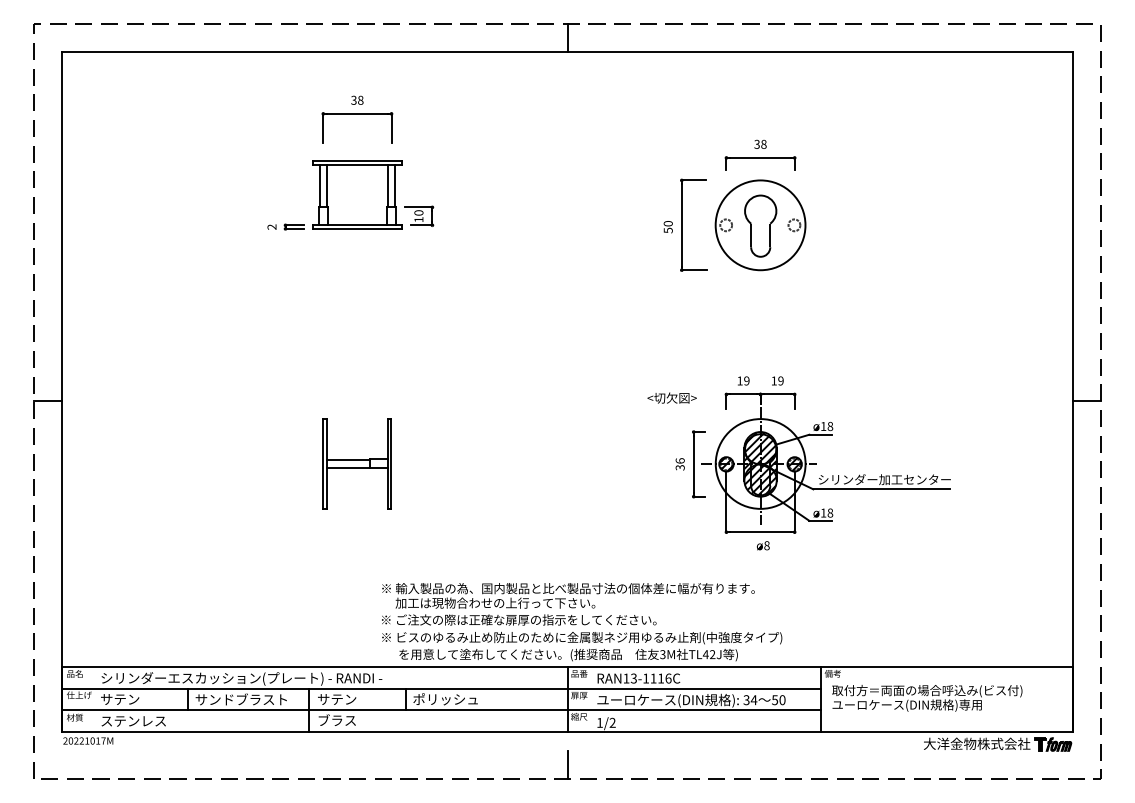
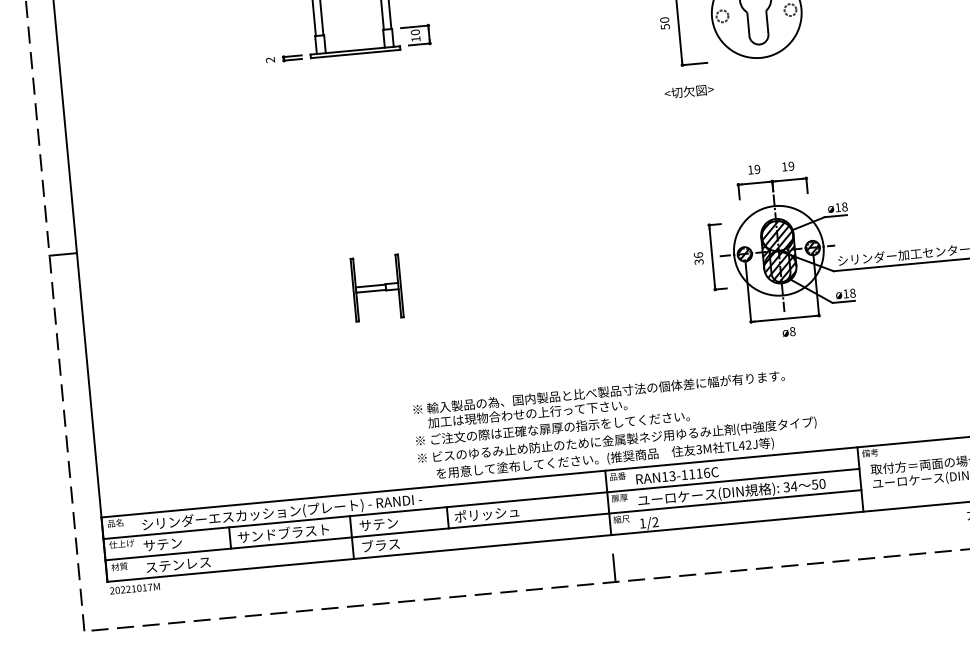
text: (671, 397) -> (688, 90), moved
part: (356, 463) -> (376, 287), size x0.7

